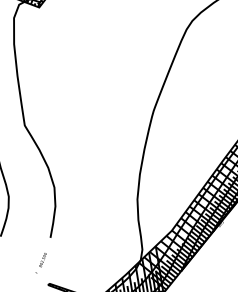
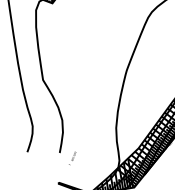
part: (40, 261) -> (72, 157), moved

